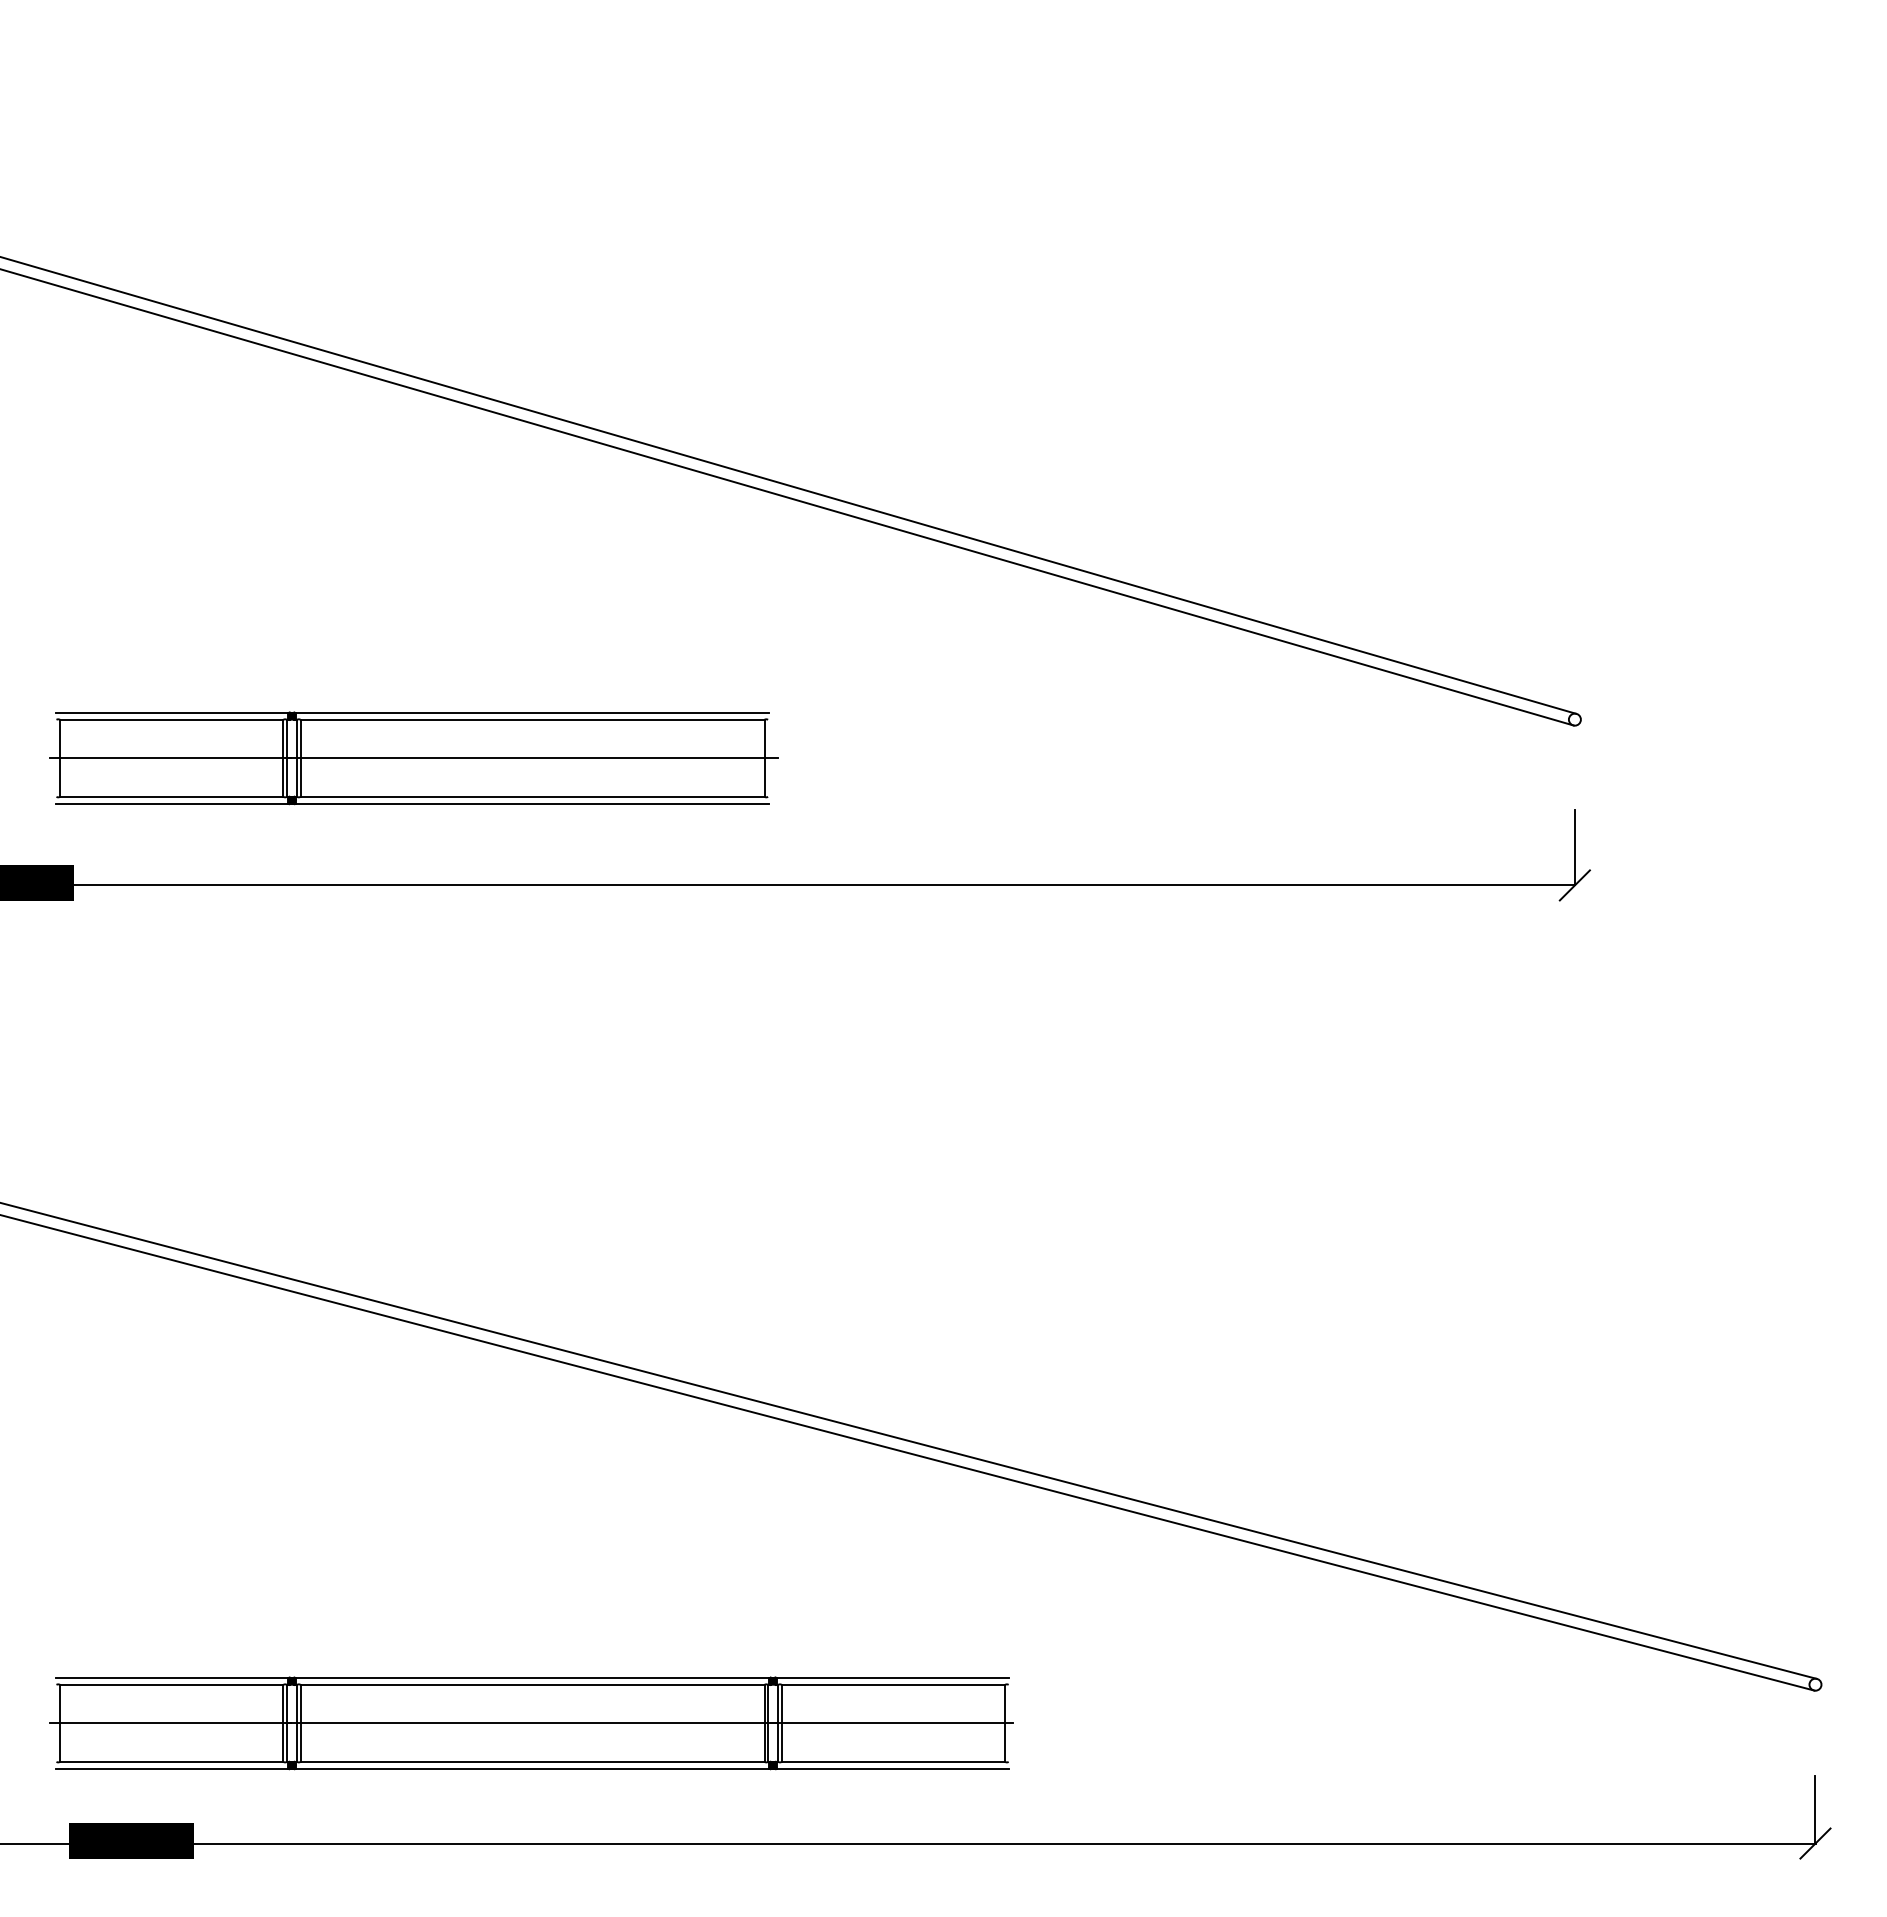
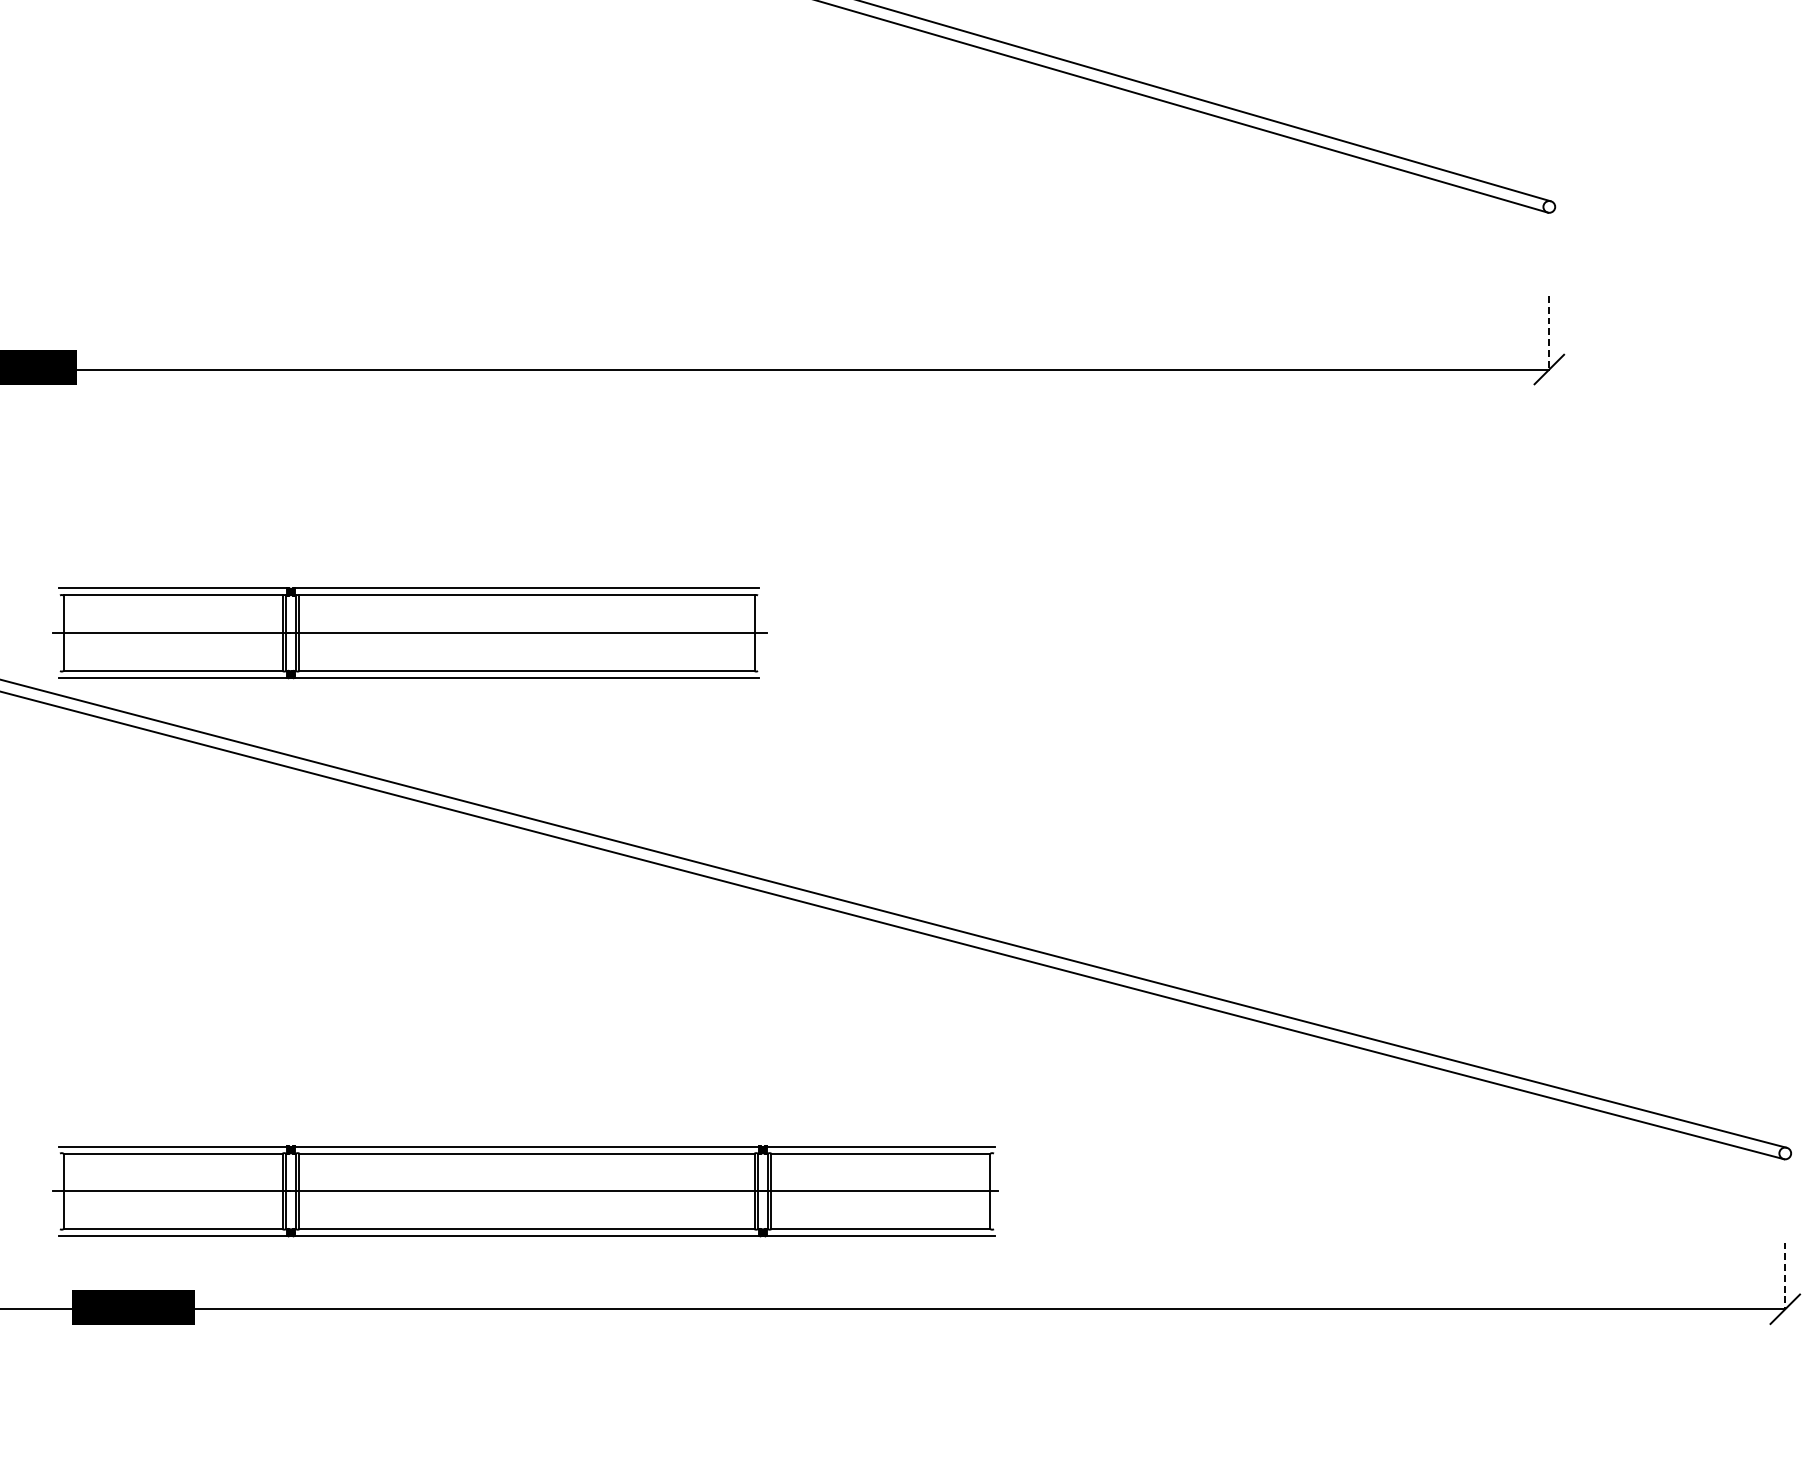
part: (413, 758) -> (410, 633), moved
line: (1574, 848) -> (1548, 333), solid -> dashed
line: (1815, 1810) -> (1785, 1276), solid -> dashed

